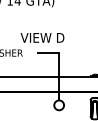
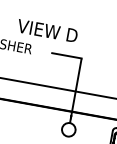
text: (42, 37) -> (47, 30), moved

